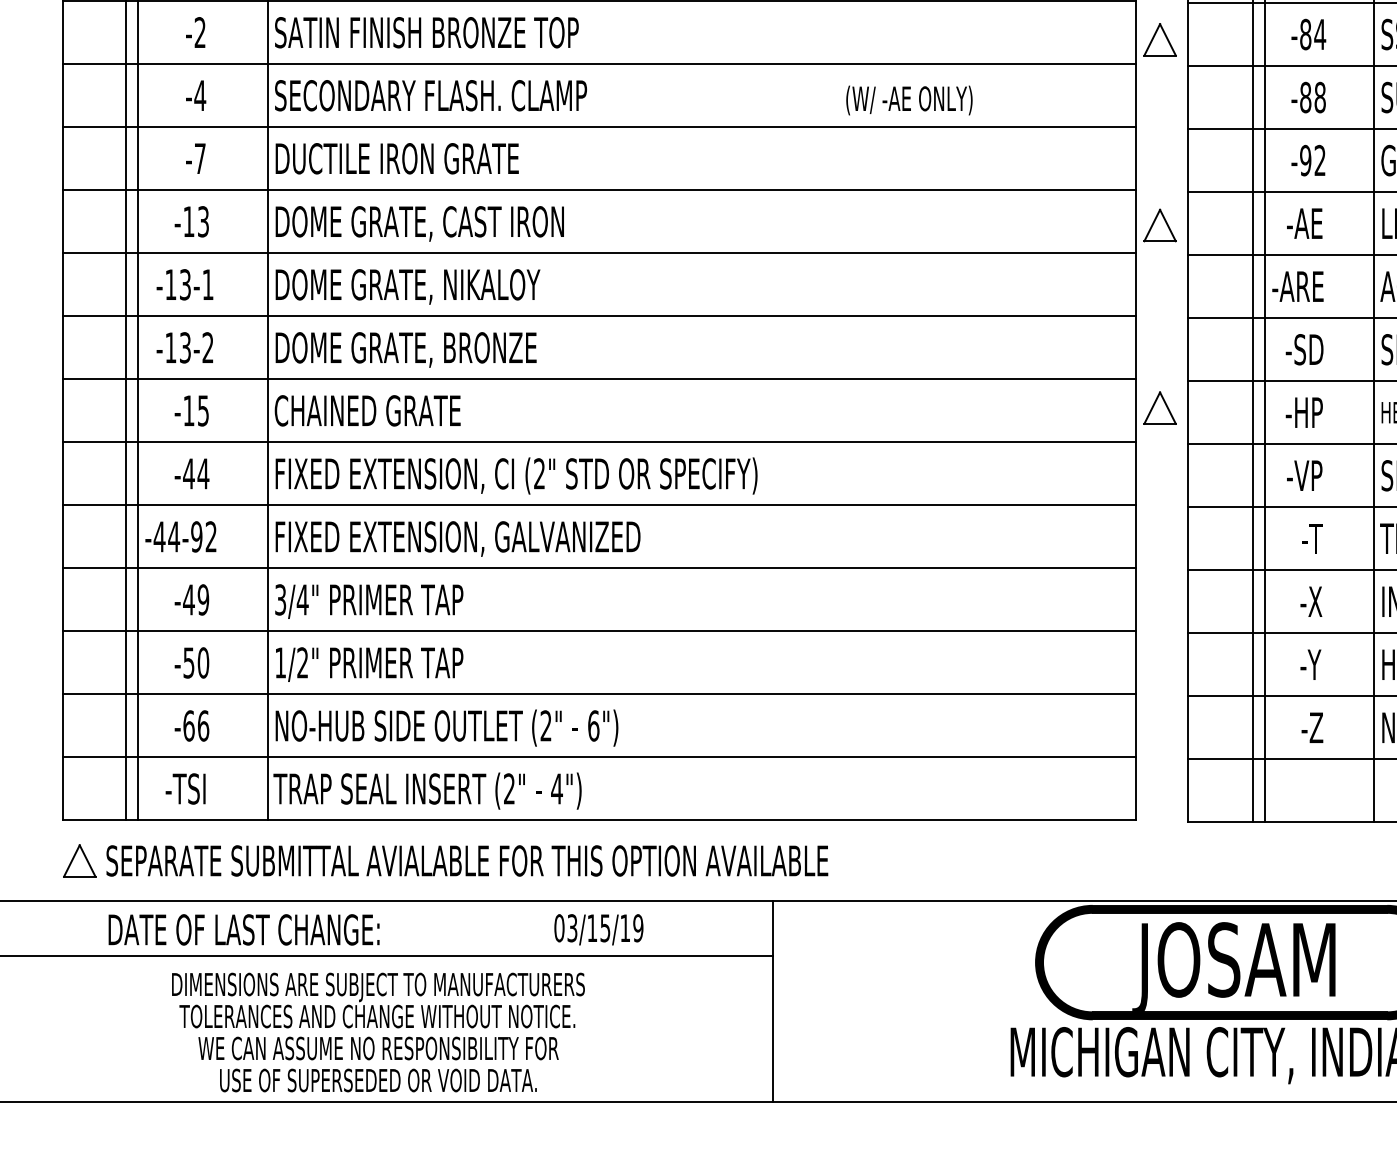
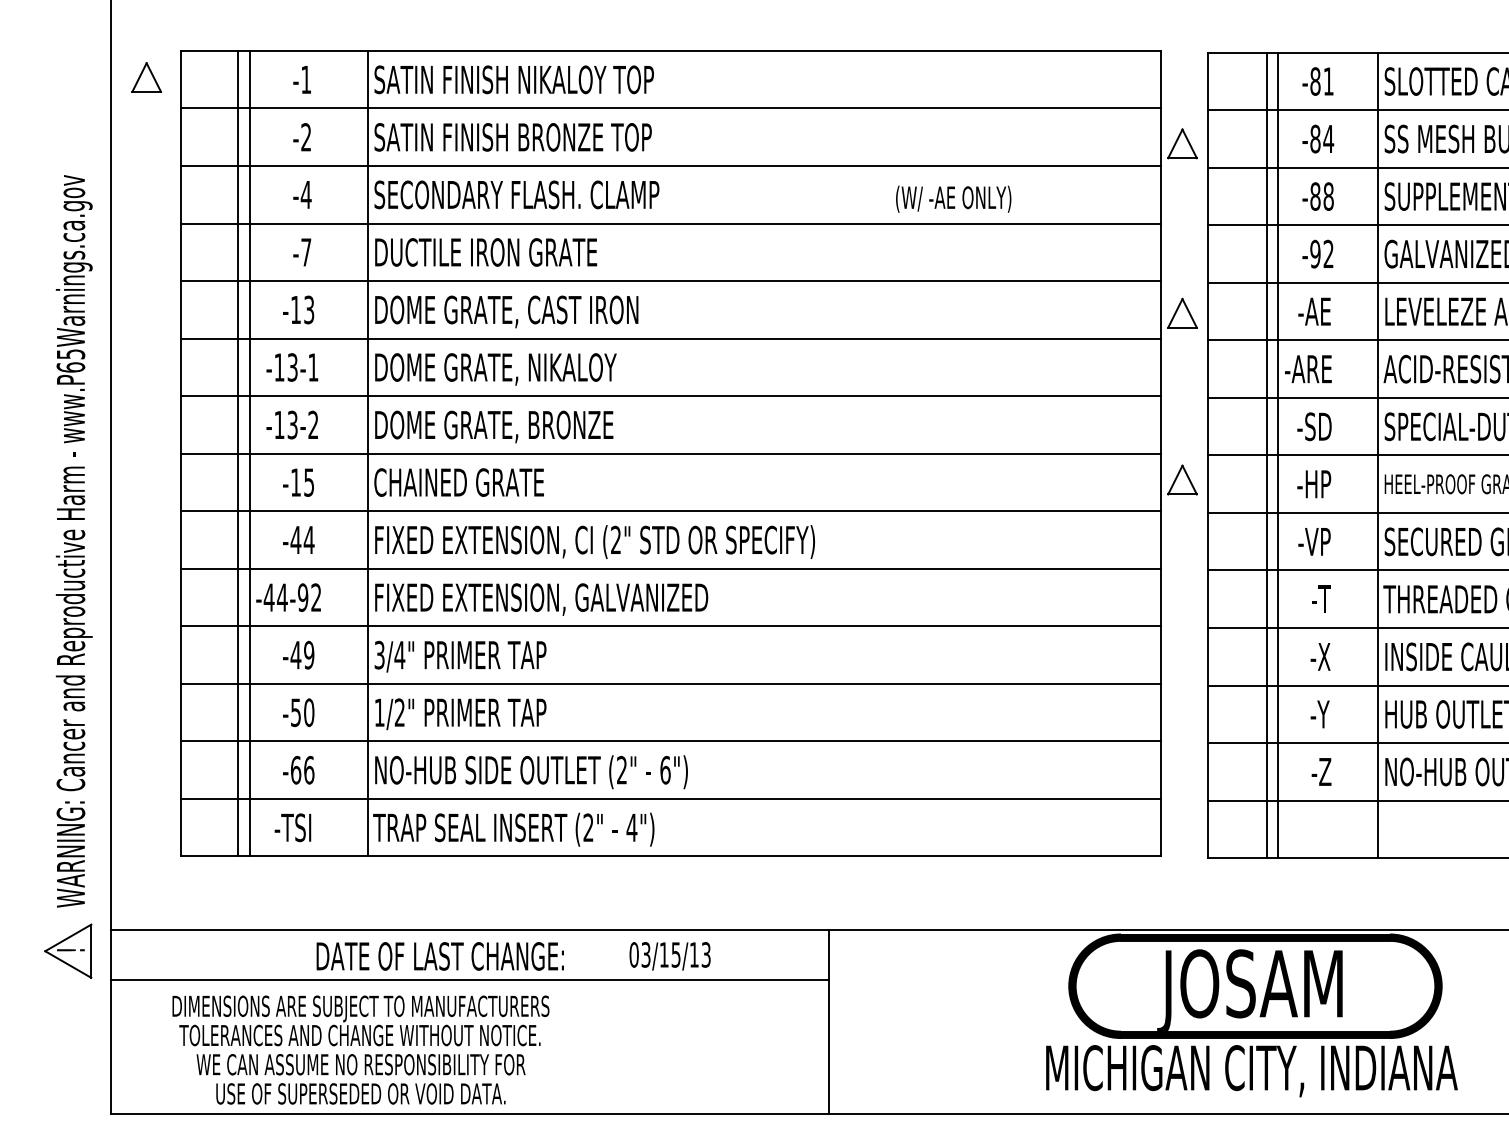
part: (445, 860) -> (530, 893), removed
text: (637, 927) -> (705, 954), 03/15/19 -> 03/15/13
text: (243, 929) -> (439, 956), moved
text: (377, 1031) -> (360, 1049), moved

